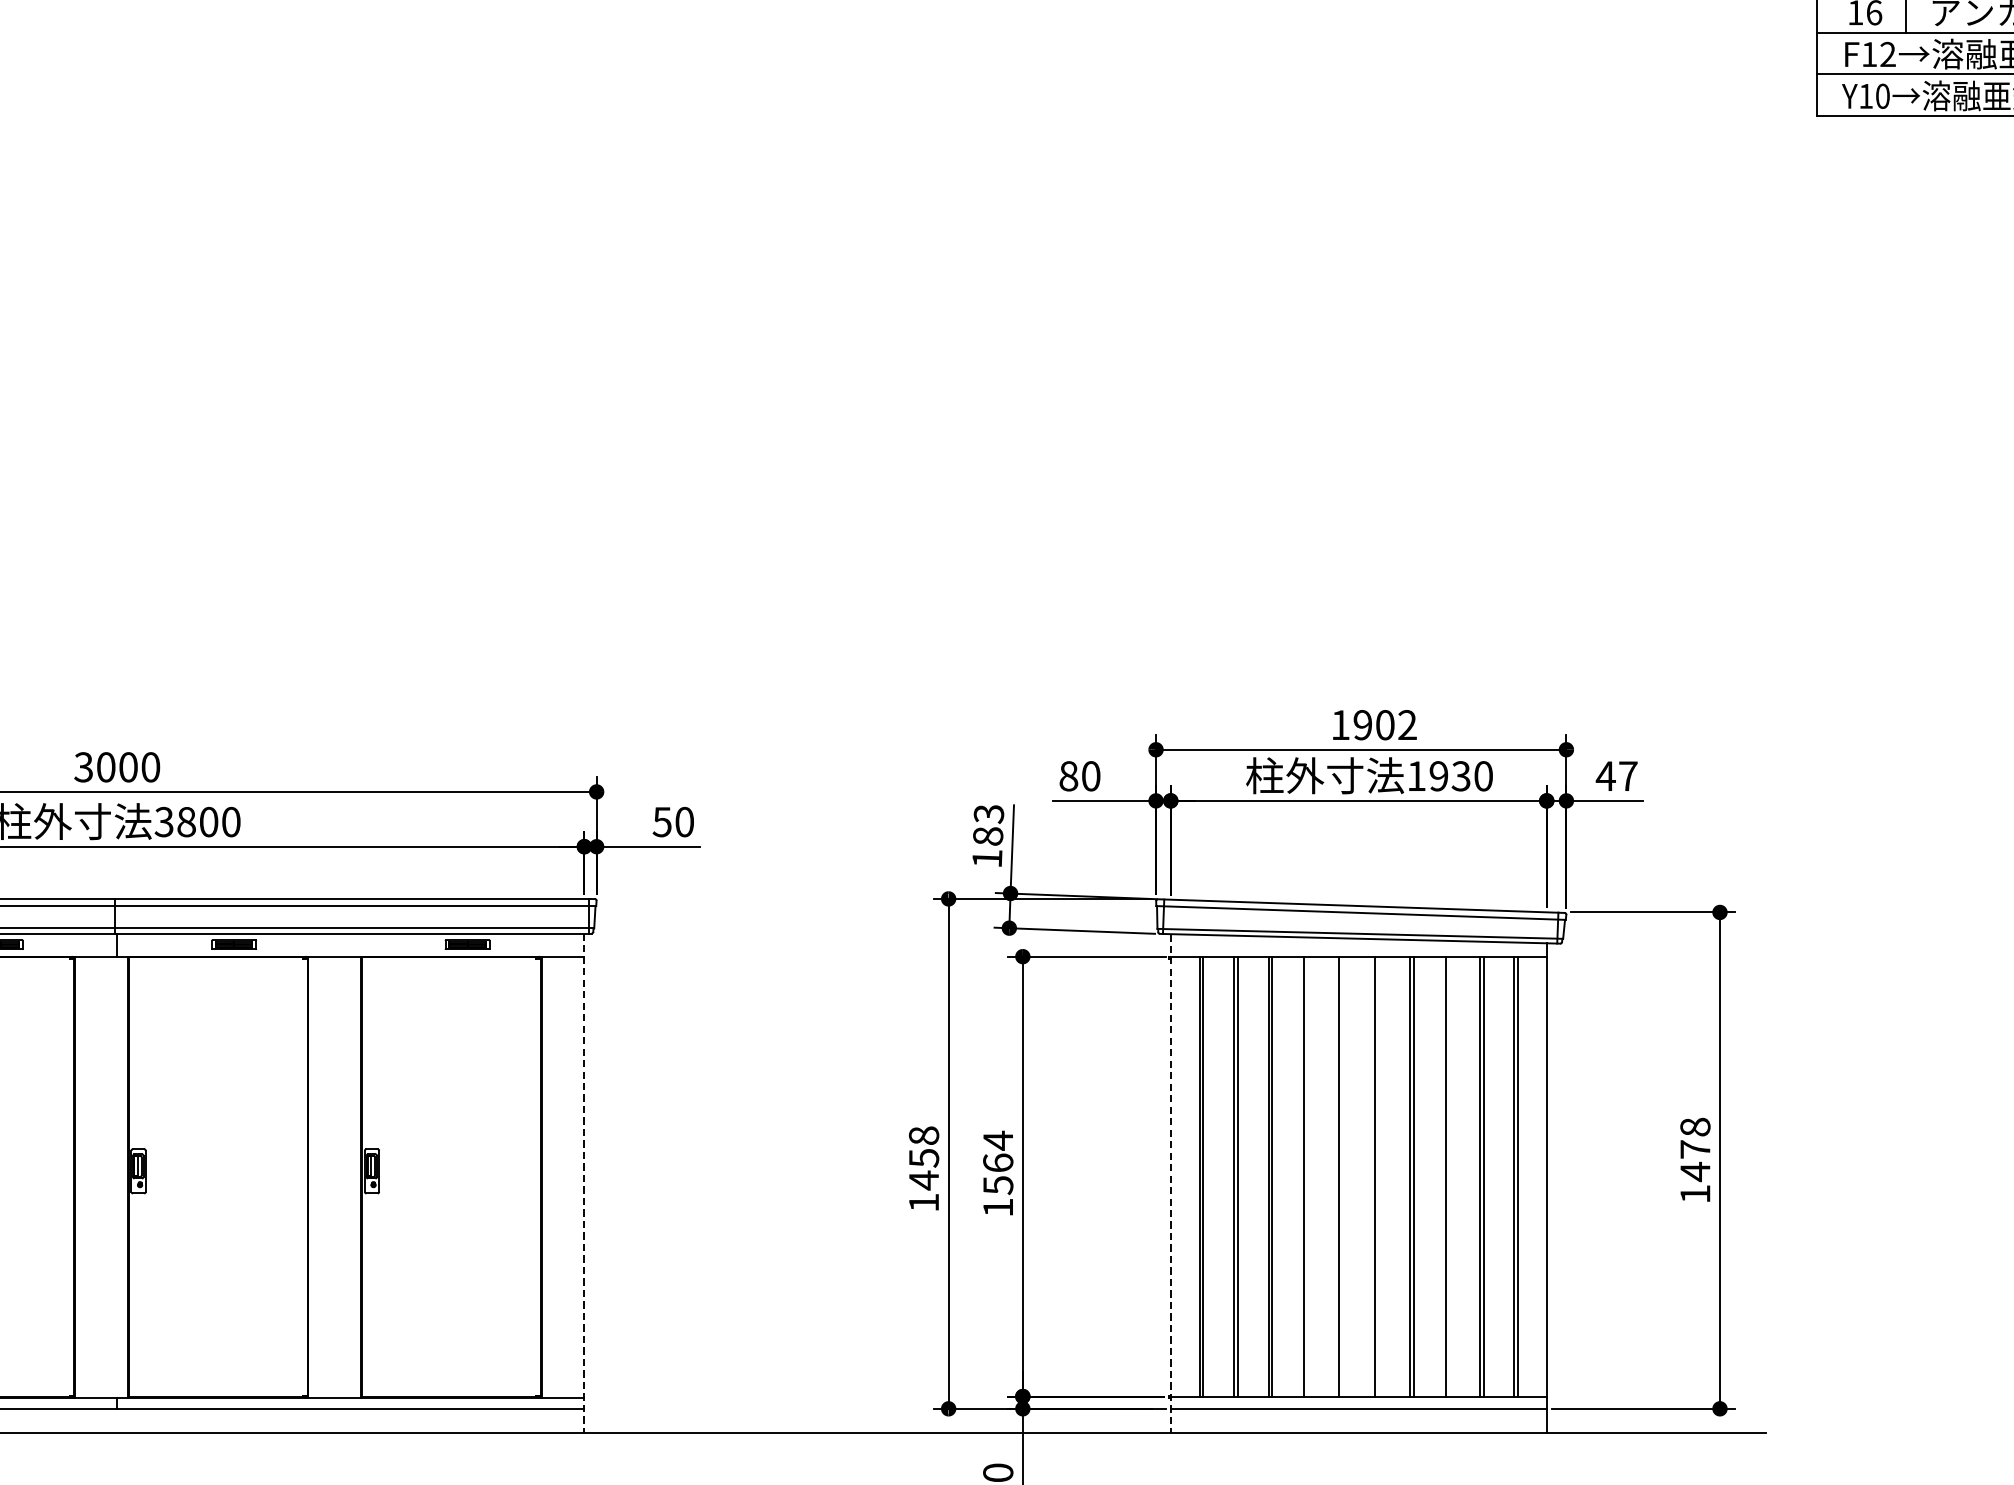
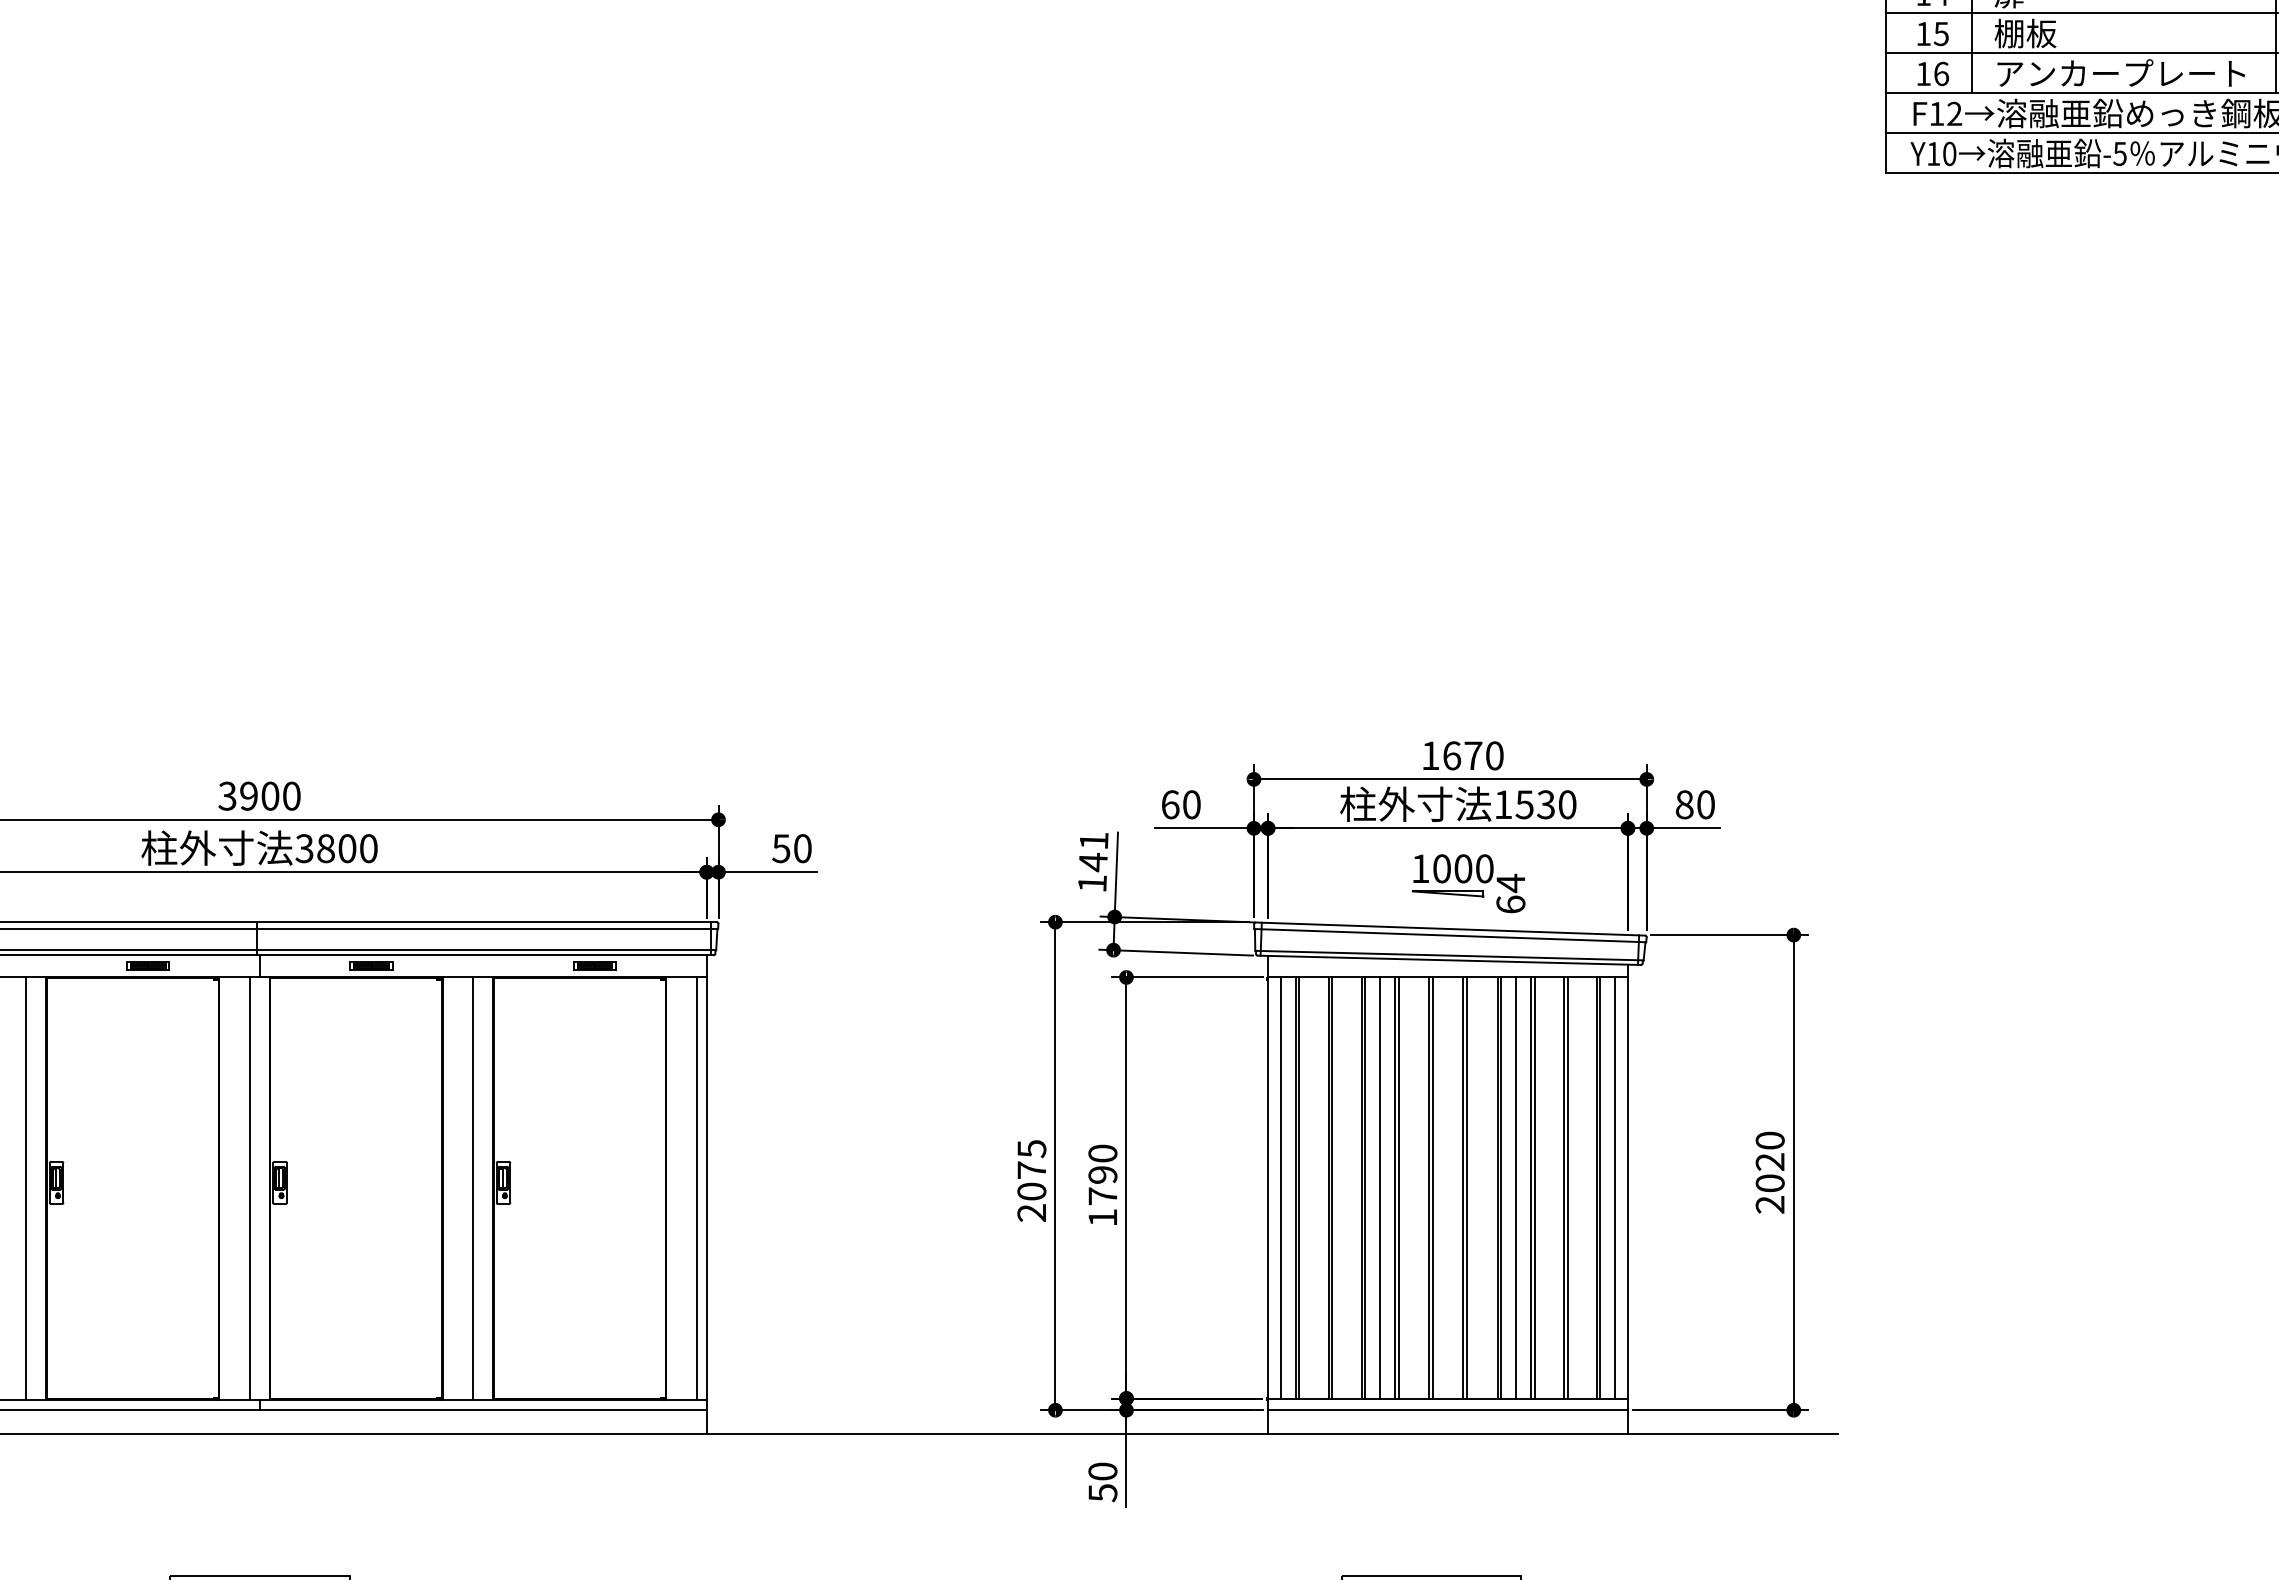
text: (1385, 724) -> (1473, 755), 1902 -> 1670
text: (105, 766) -> (248, 795), 3000 -> 3900
text: (1068, 775) -> (1170, 804), 80 -> 60
text: (1438, 775) -> (1524, 804), 1930 -> 1530
text: (1616, 775) -> (1694, 804), 47 -> 80
text: (988, 826) -> (1093, 852), 183 -> 141
part: (1380, 858) -> (1468, 883), added
text: (1694, 1160) -> (1769, 1172), 1478 -> 2020
text: (997, 1162) -> (1102, 1174), 1564 -> 1790
text: (923, 1168) -> (1031, 1180), 1458 -> 2075
line: (1184, 1176) -> (1281, 1187), added
line: (1287, 1176) -> (1379, 1187), added
line: (1307, 1176) -> (1398, 1187), added
line: (1342, 1176) -> (1432, 1187), added
line: (1378, 1176) -> (1466, 1187), added
line: (1430, 1176) -> (1516, 1187), added
line: (1449, 1176) -> (1534, 1187), added
line: (1533, 1176) -> (1615, 1187), added
line: (106, 1177) -> (249, 1188), added
line: (340, 1177) -> (473, 1188), added
line: (573, 1177) -> (696, 1188), added
line: (1171, 1183) -> (1268, 1194), dashed -> solid
line: (584, 1184) -> (706, 1195), dashed -> solid

